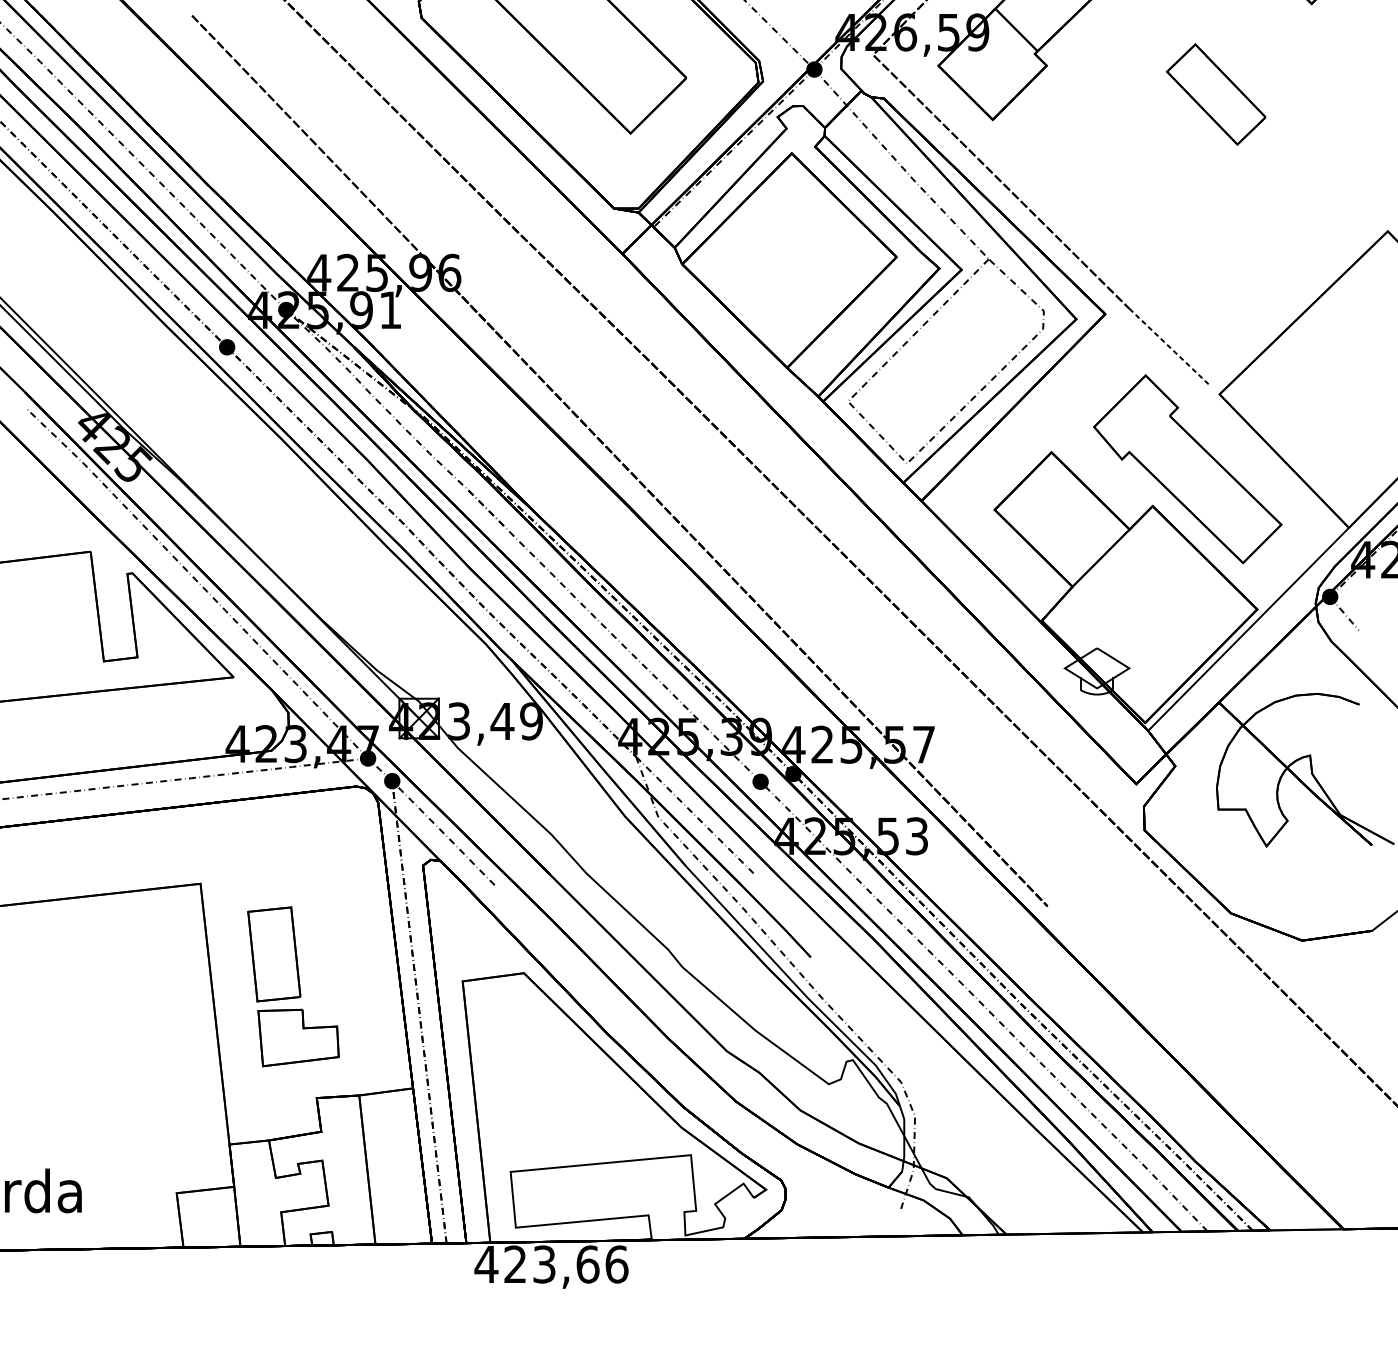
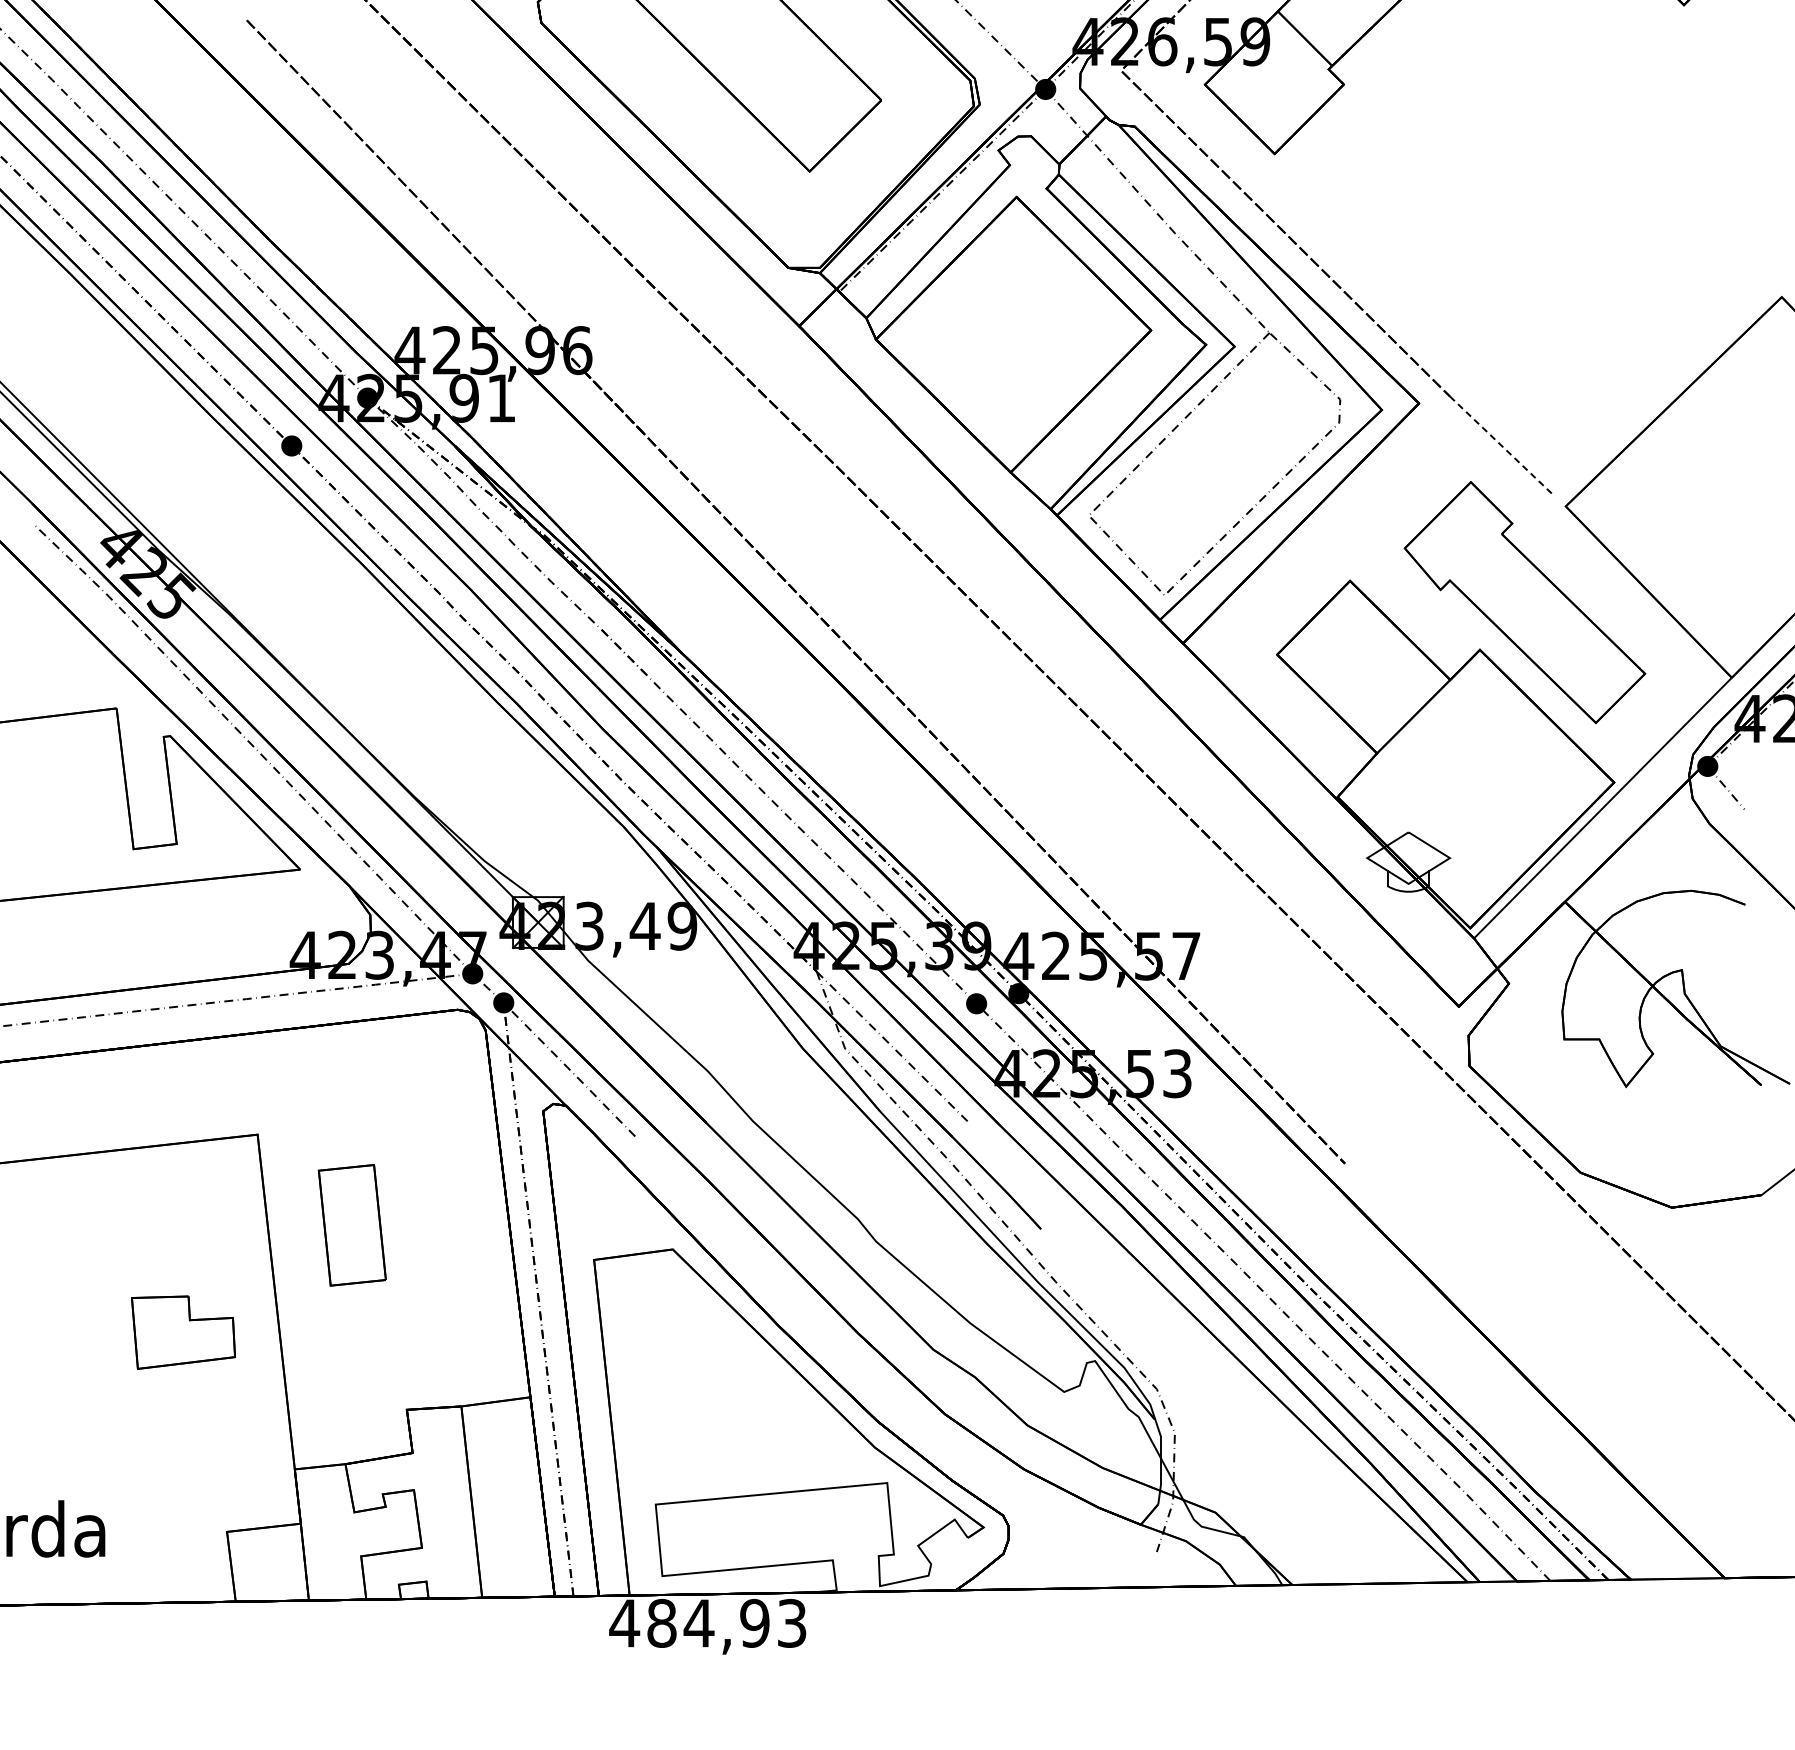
part: (1216, 94) -> (1561, 121), removed
part: (298, 1037) -> (183, 1332), moved
text: (566, 1263) -> (727, 1622), 423,66 -> 484,93

